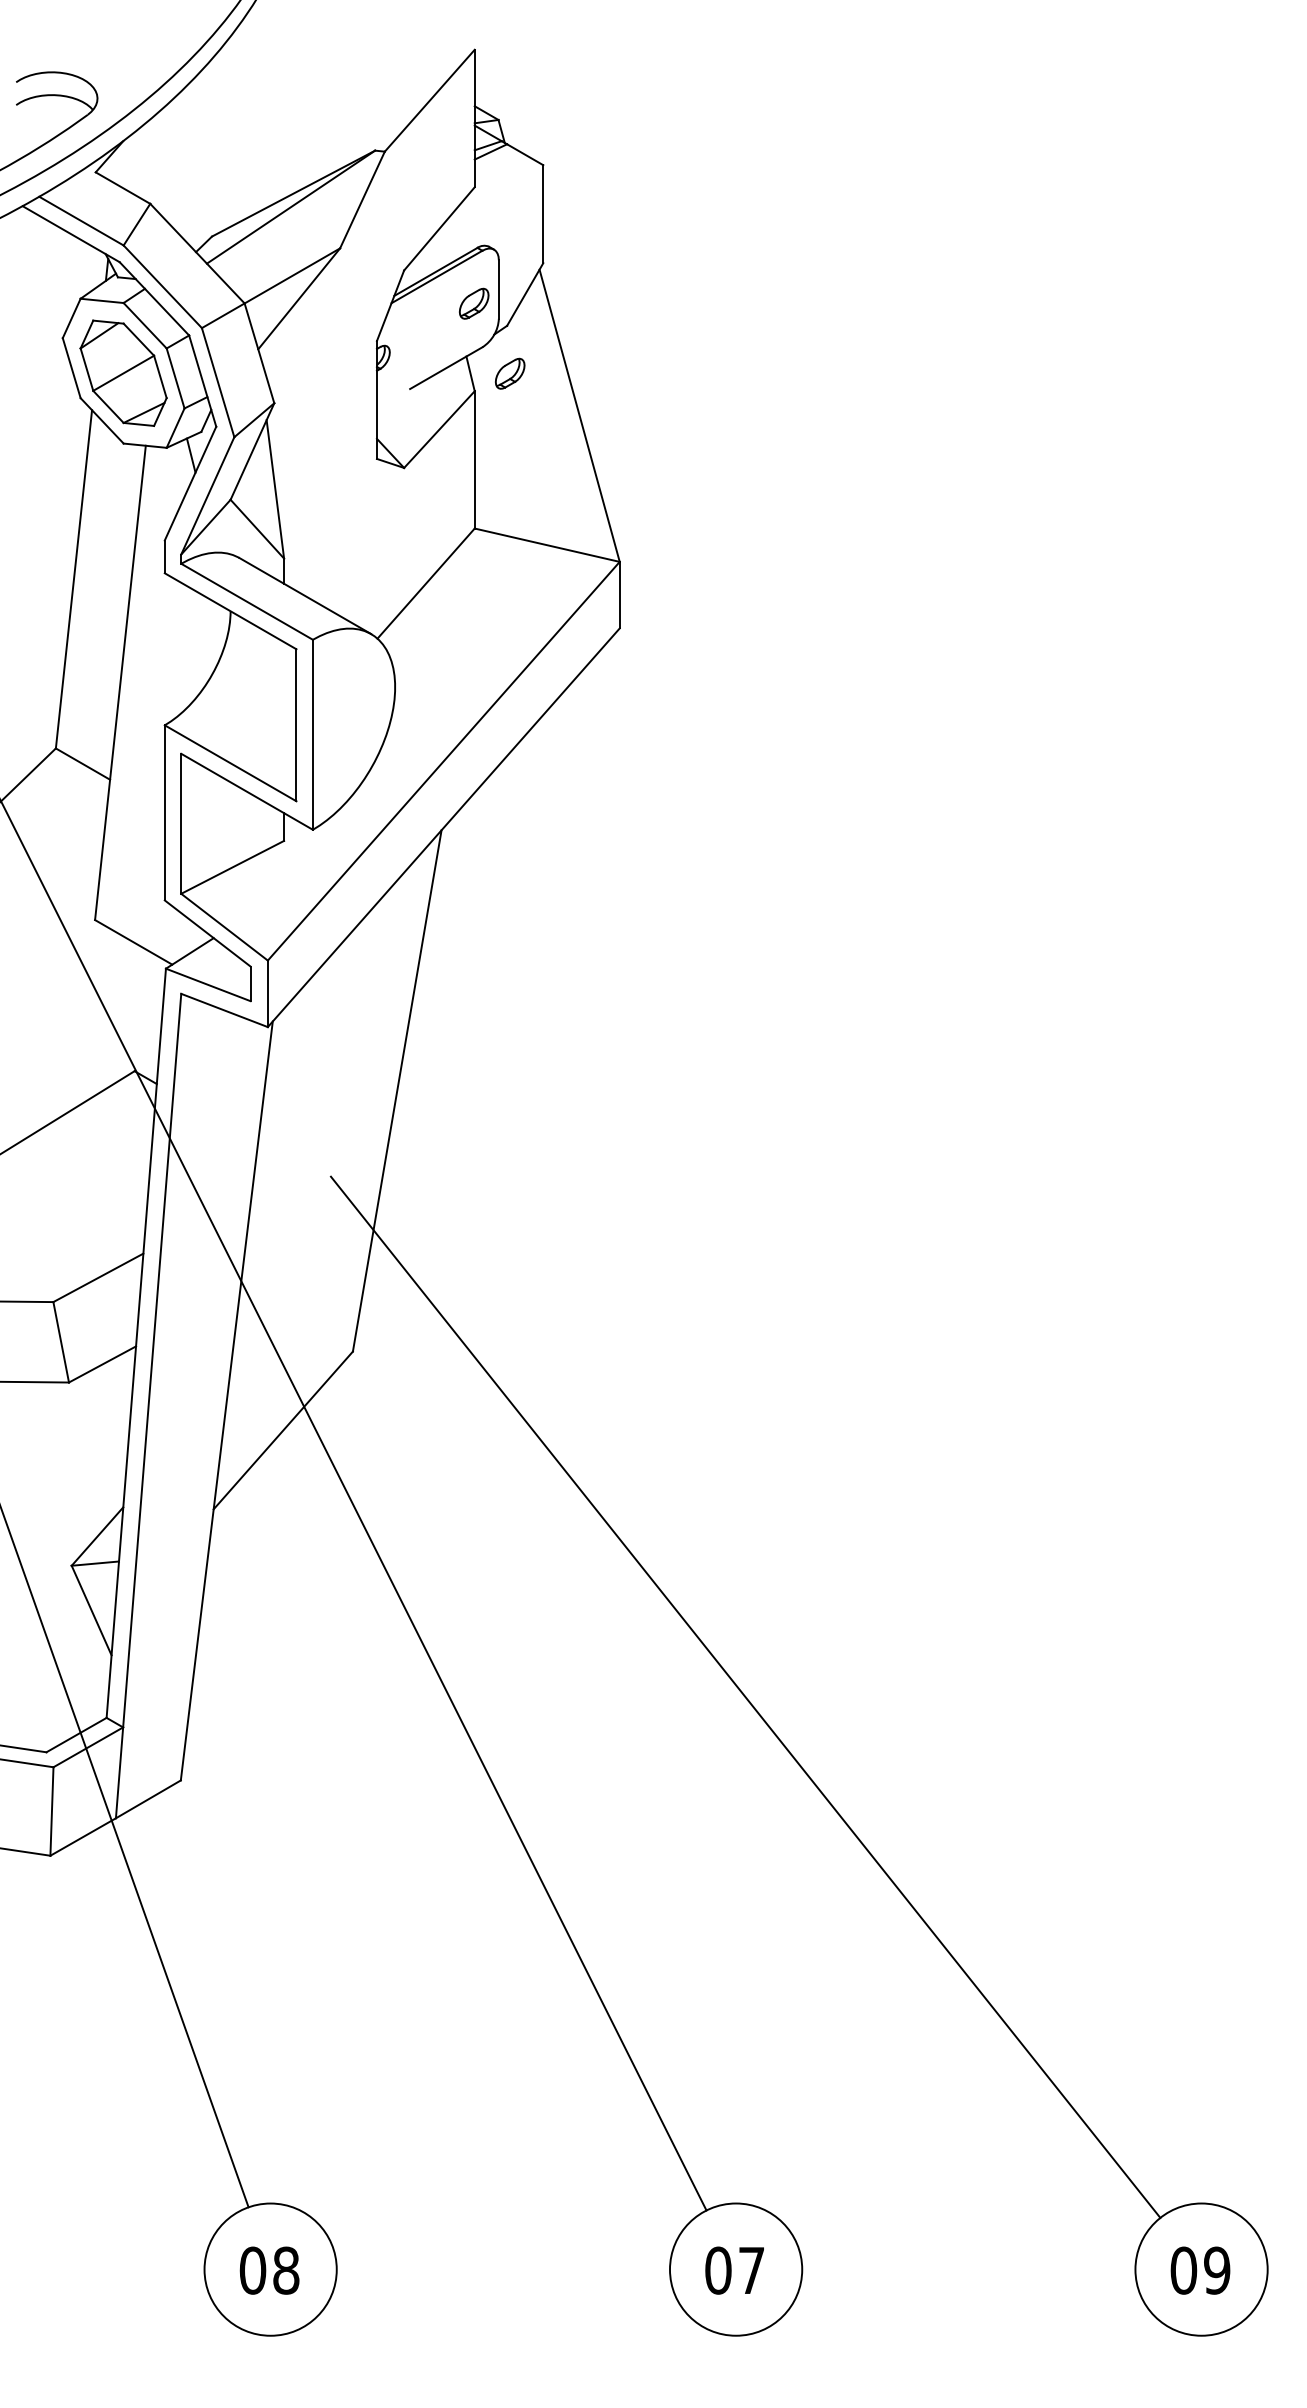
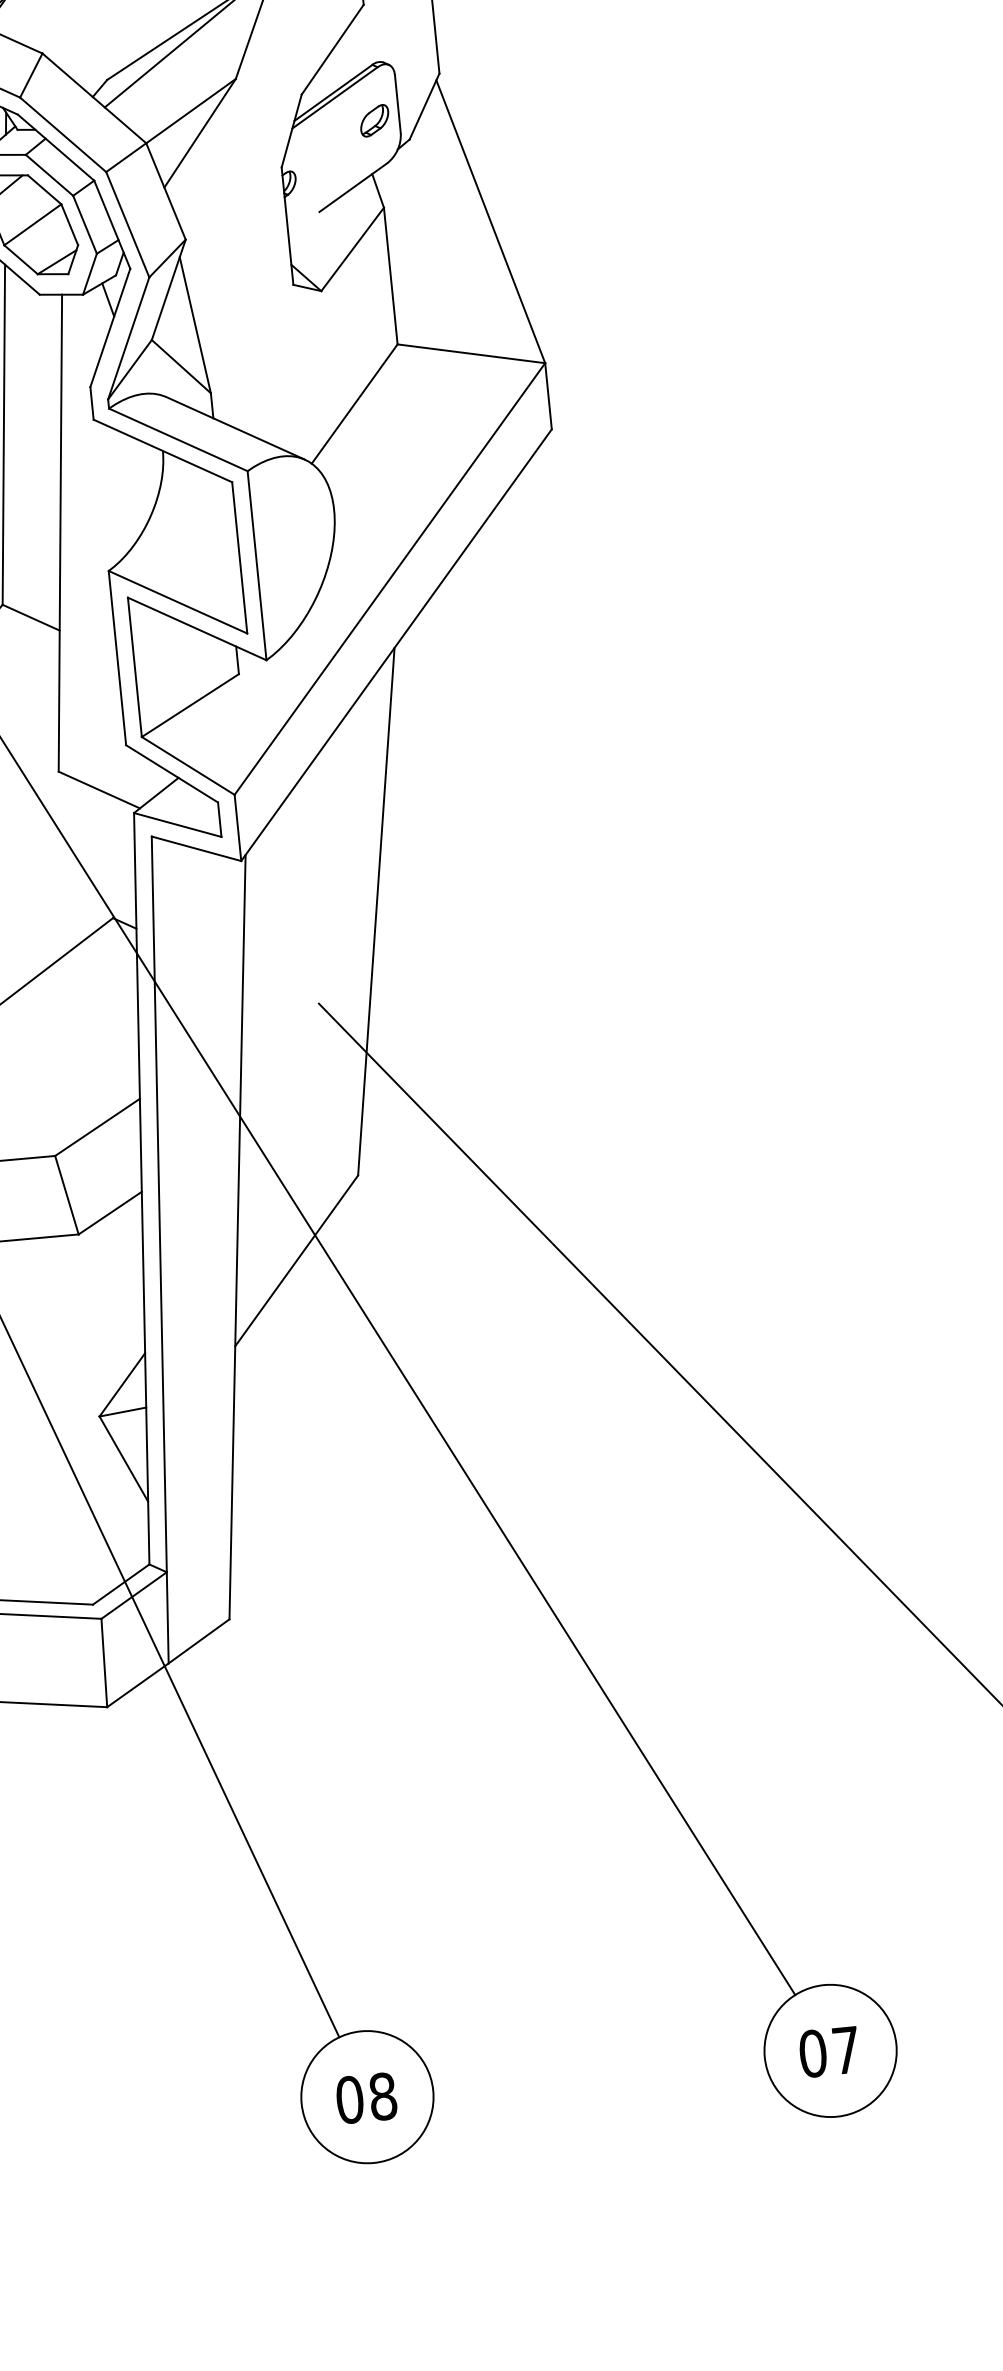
part: (510, 373) -> (417, 186), removed

